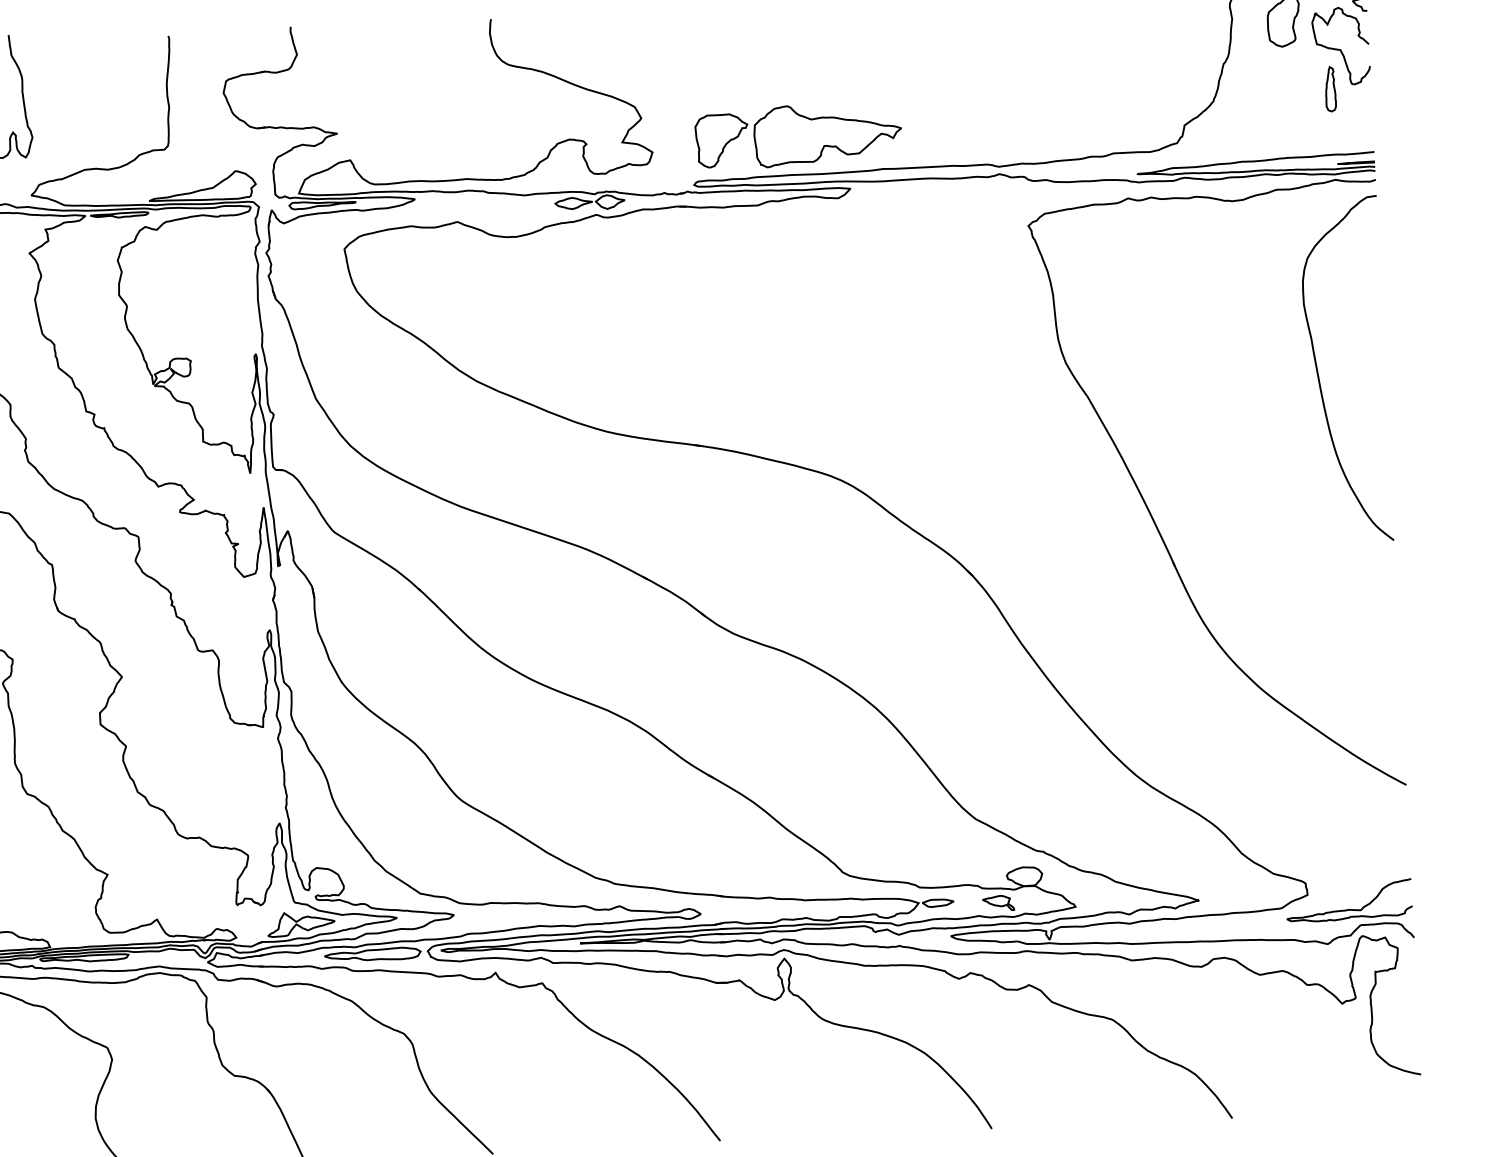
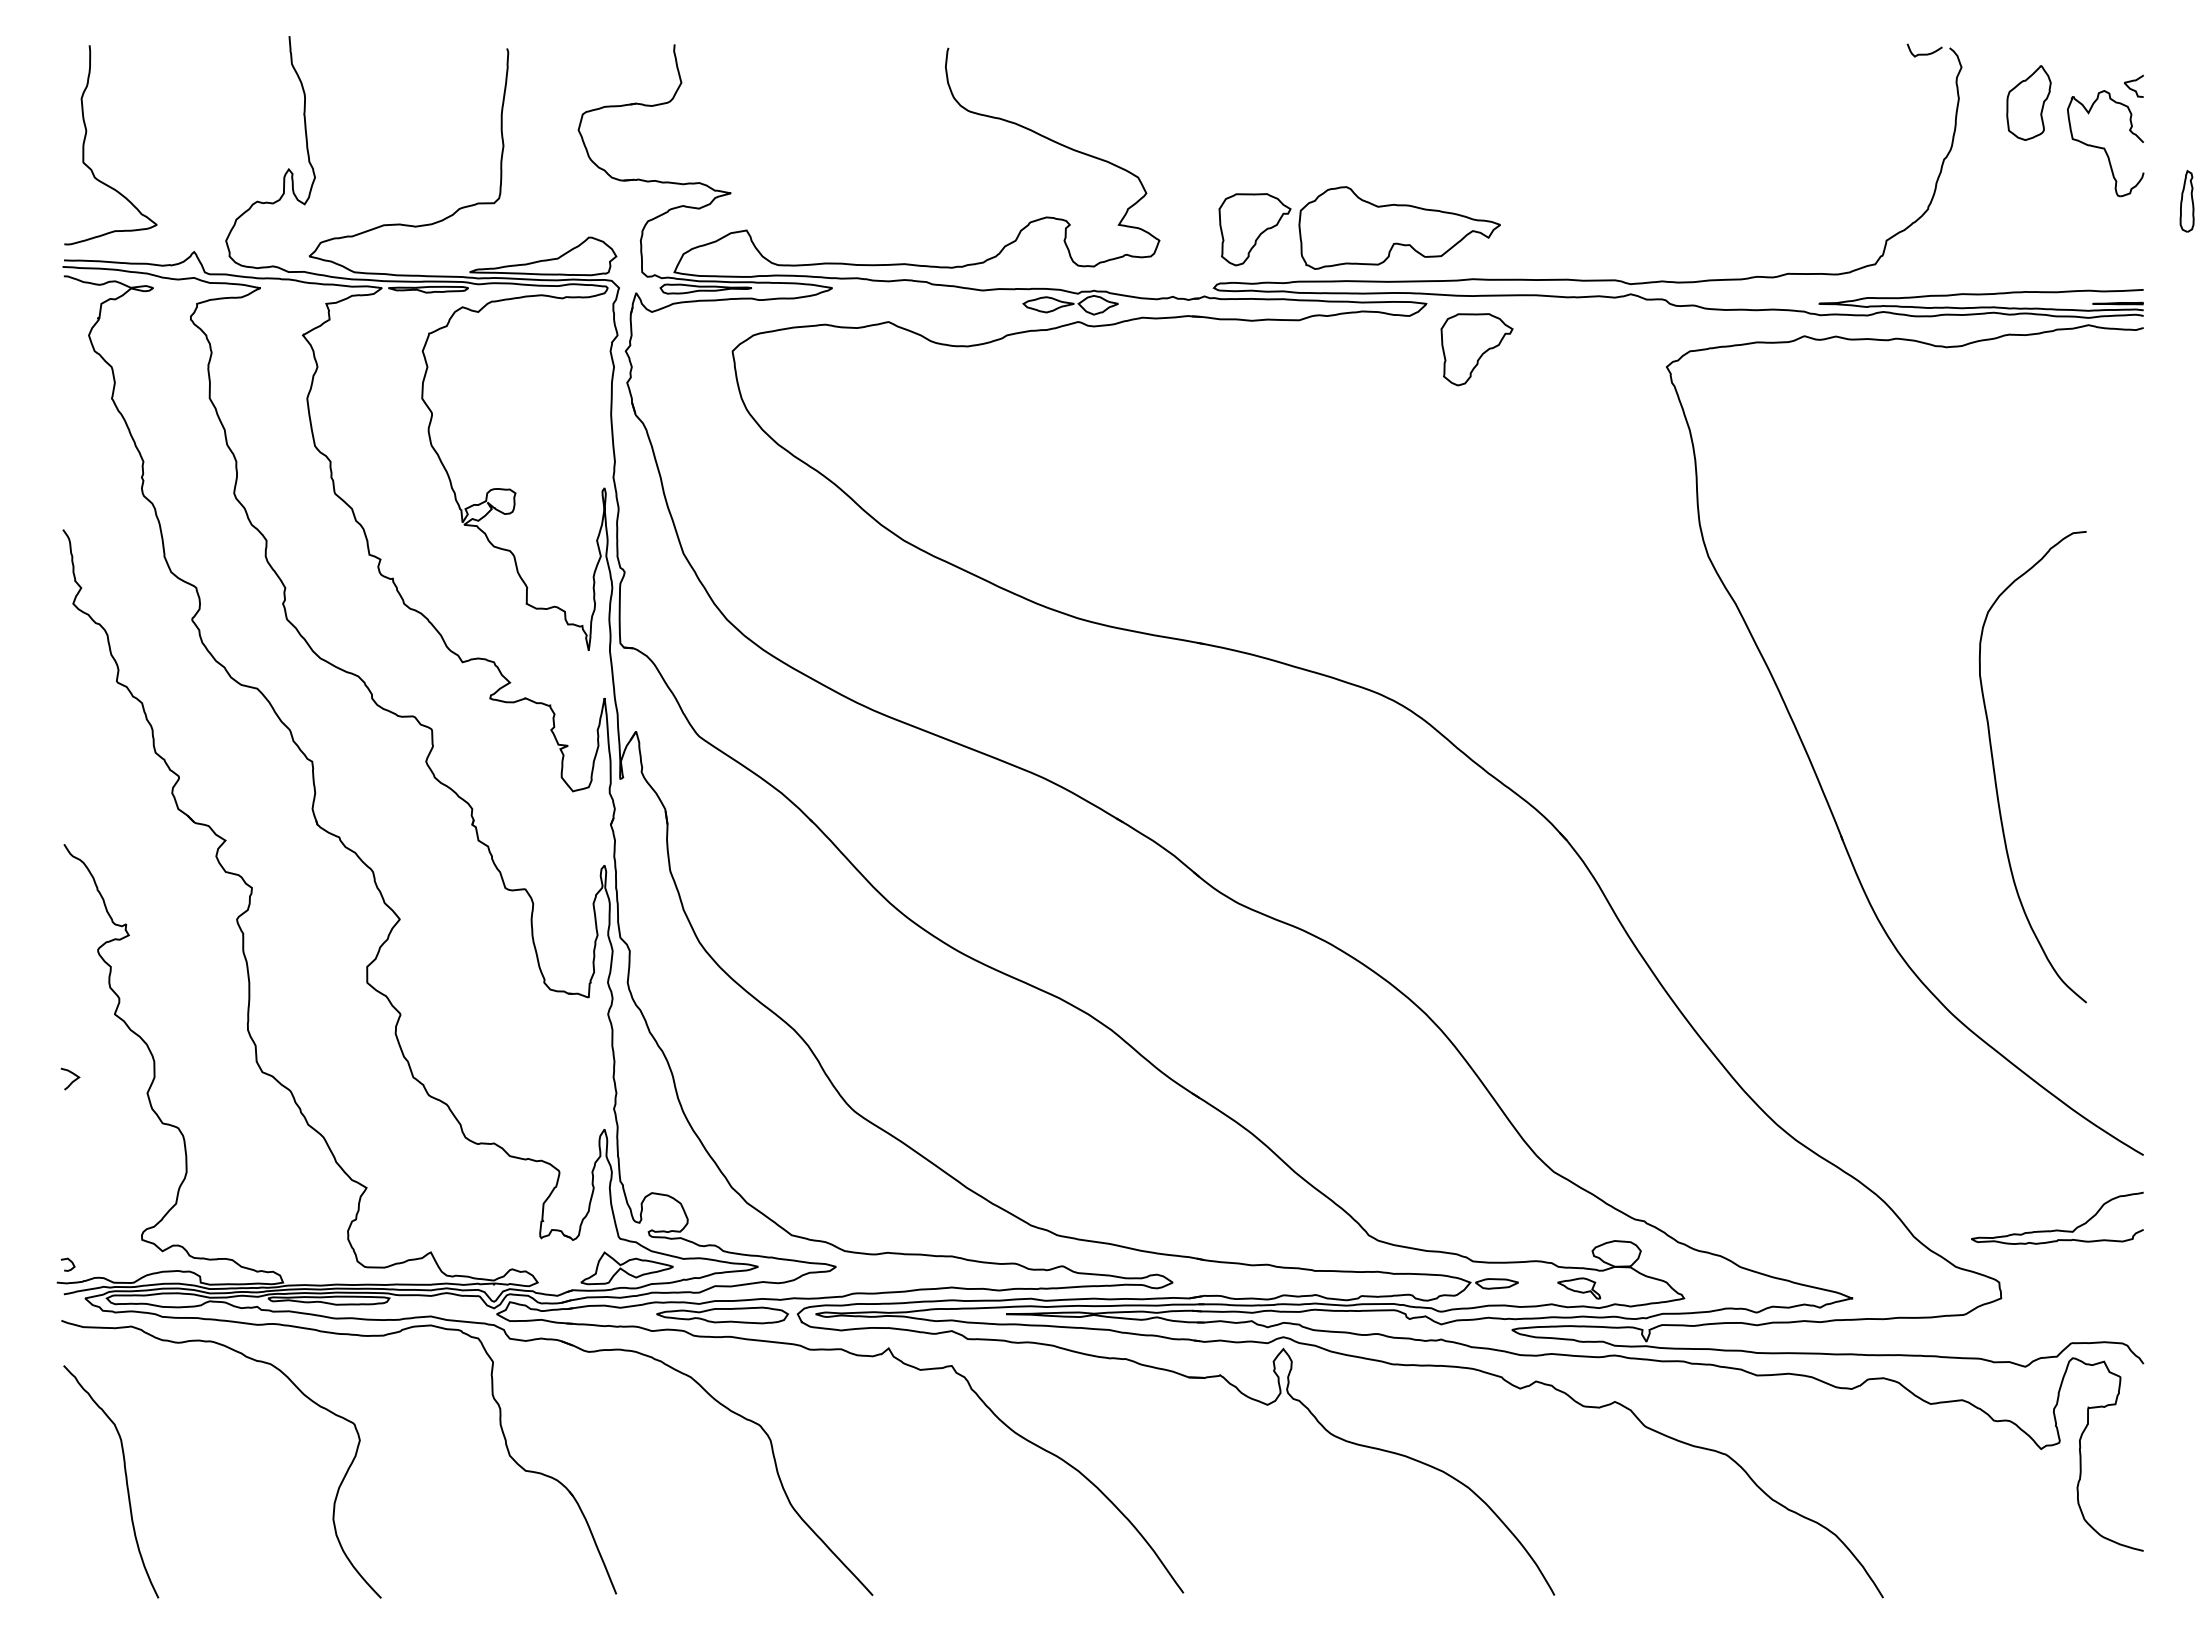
part: (1330, 88) -> (2186, 200), moved
part: (888, 220) -> (1476, 349), added
curve: (1318, 374) -> (1995, 771), moved
curve: (1349, 909) -> (2057, 1229), moved

